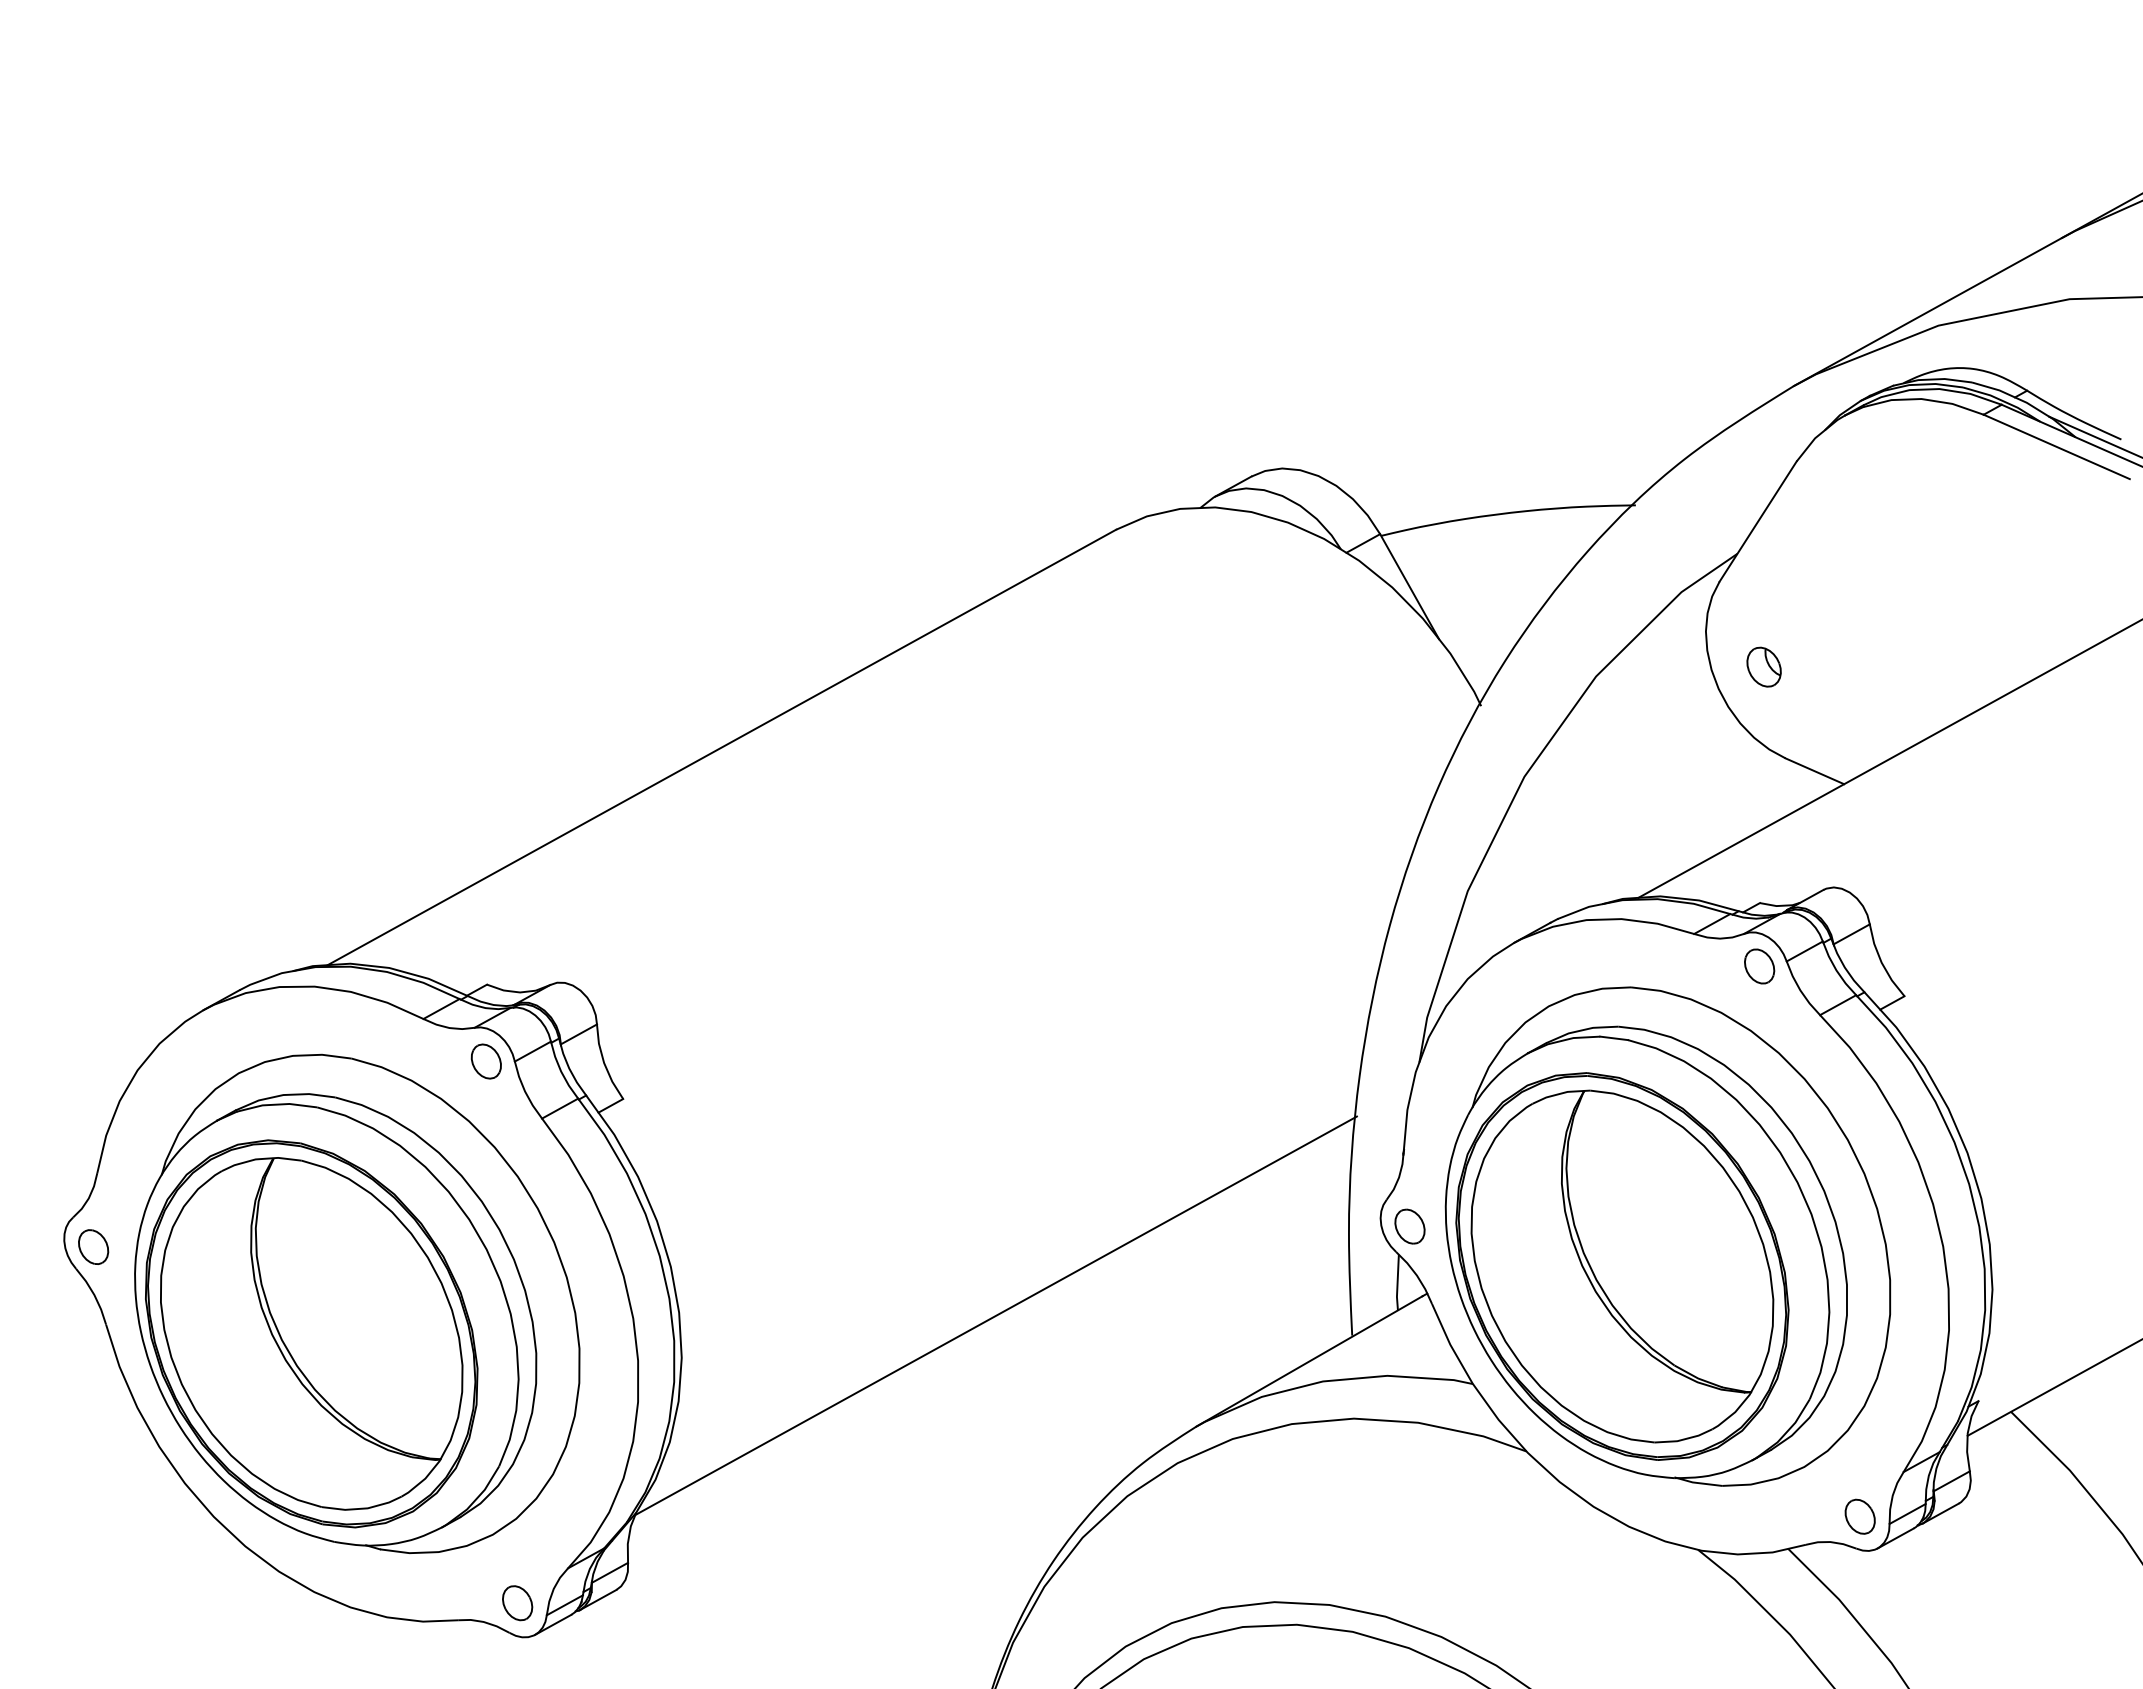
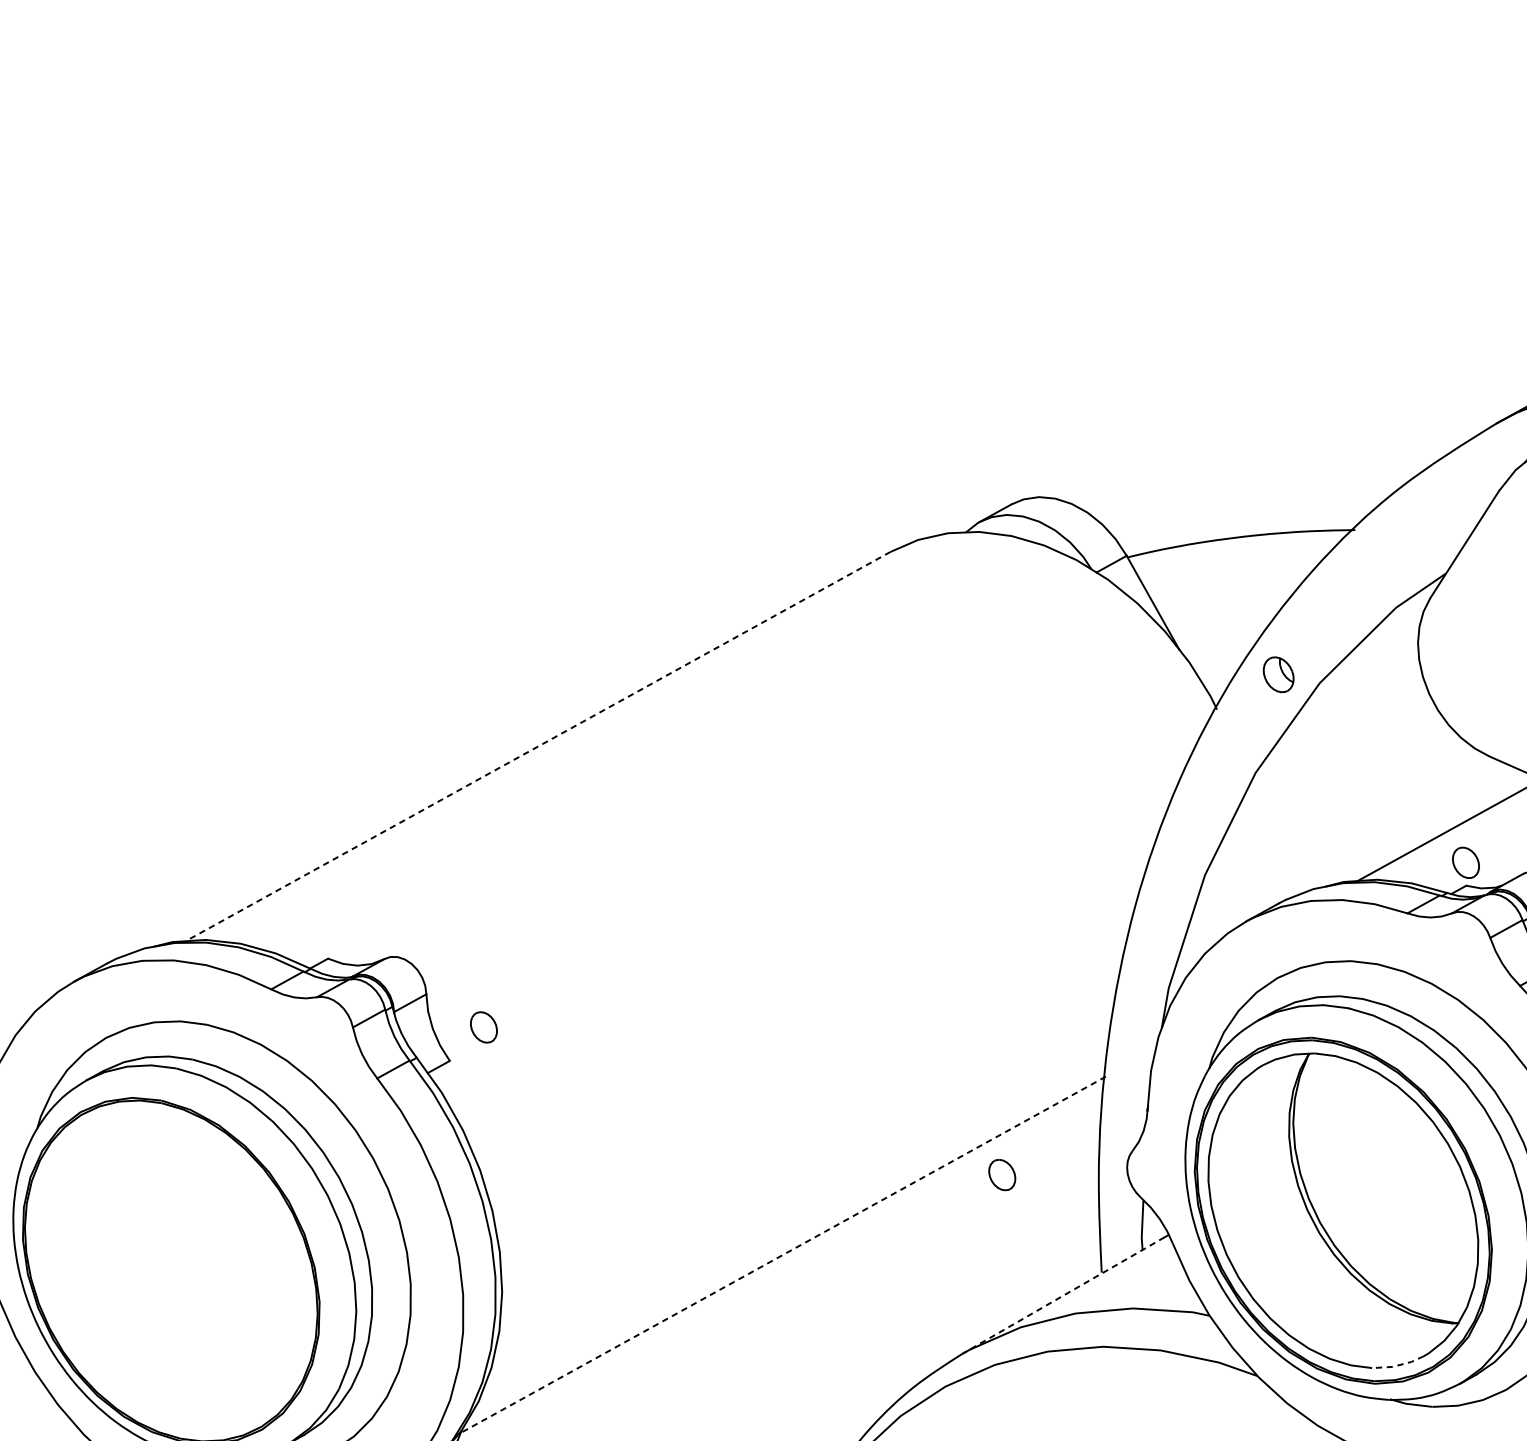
part: (1763, 666) -> (1278, 674), moved
line: (721, 747) -> (537, 746), solid -> dashed
part: (1759, 966) -> (1465, 862), moved
part: (485, 1061) -> (483, 1027), moved
part: (1409, 1226) -> (1001, 1174), moved
line: (995, 1316) -> (782, 1255), solid -> dashed
part: (311, 1333) -> (171, 1270), removed
line: (1309, 1361) -> (1063, 1295), solid -> dashed
line: (1684, 1439) -> (1398, 1365), solid -> dashed

